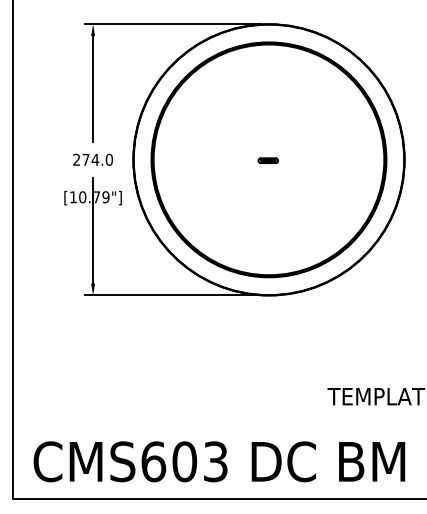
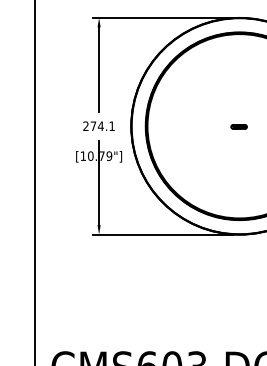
text: (109, 159) -> (112, 125), 274.0 -> 274.1

